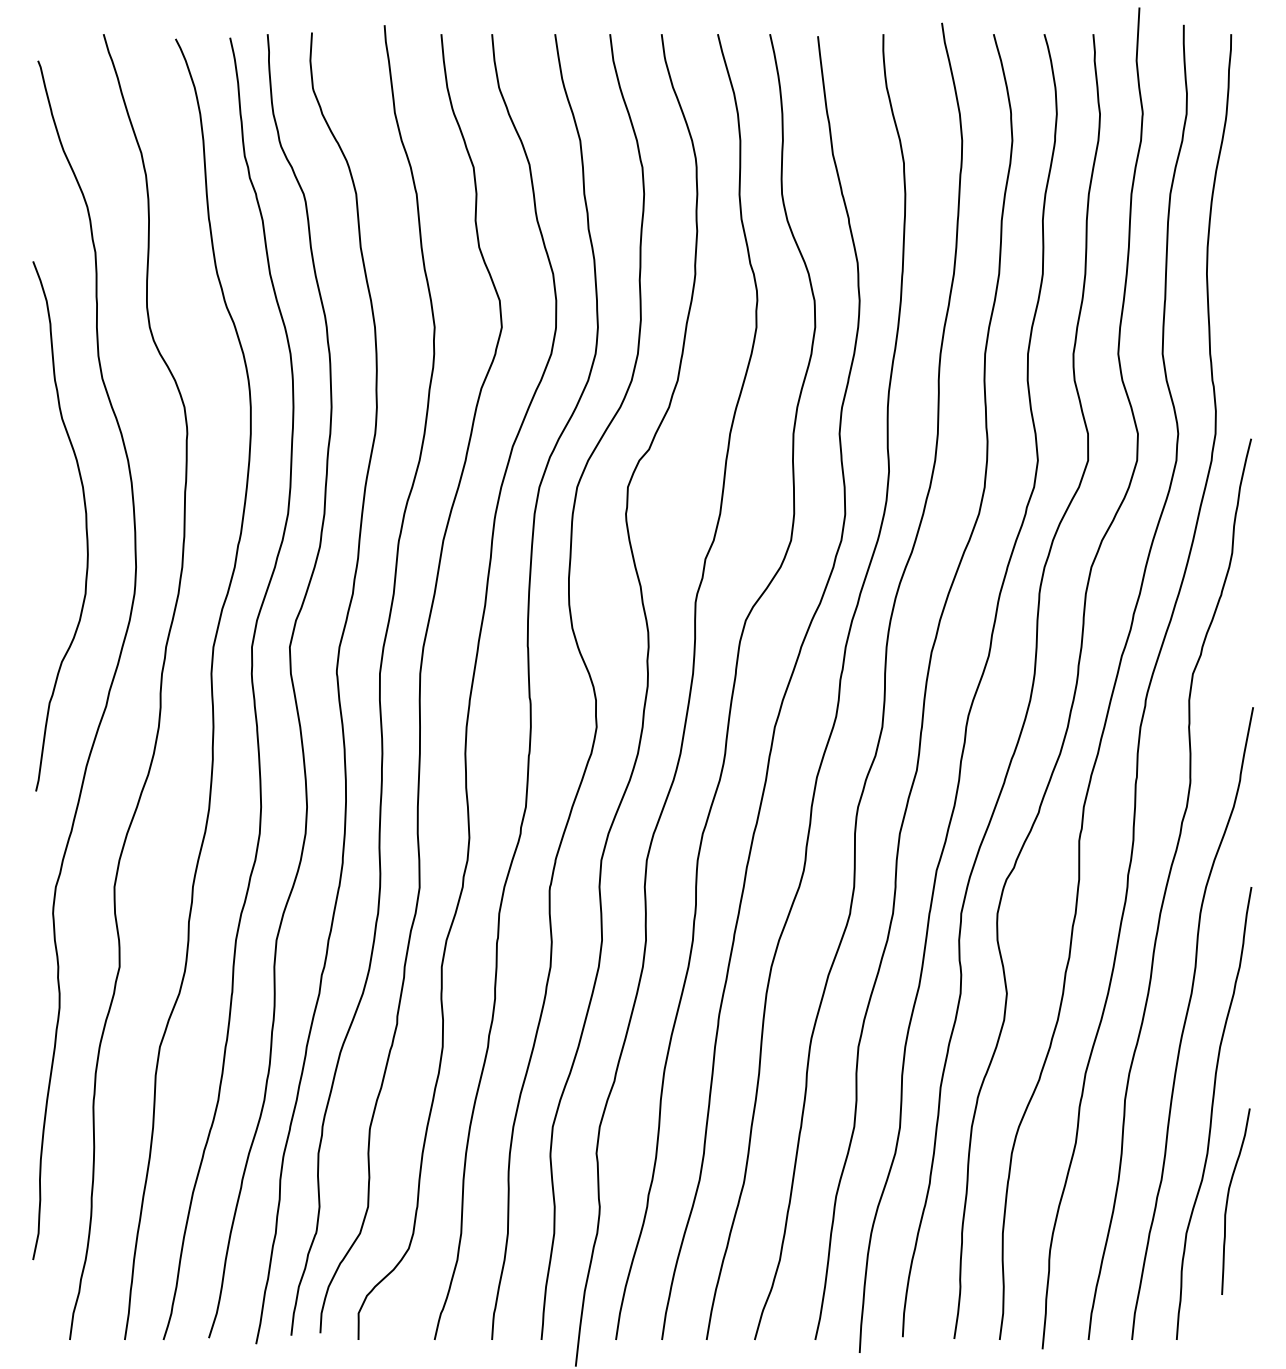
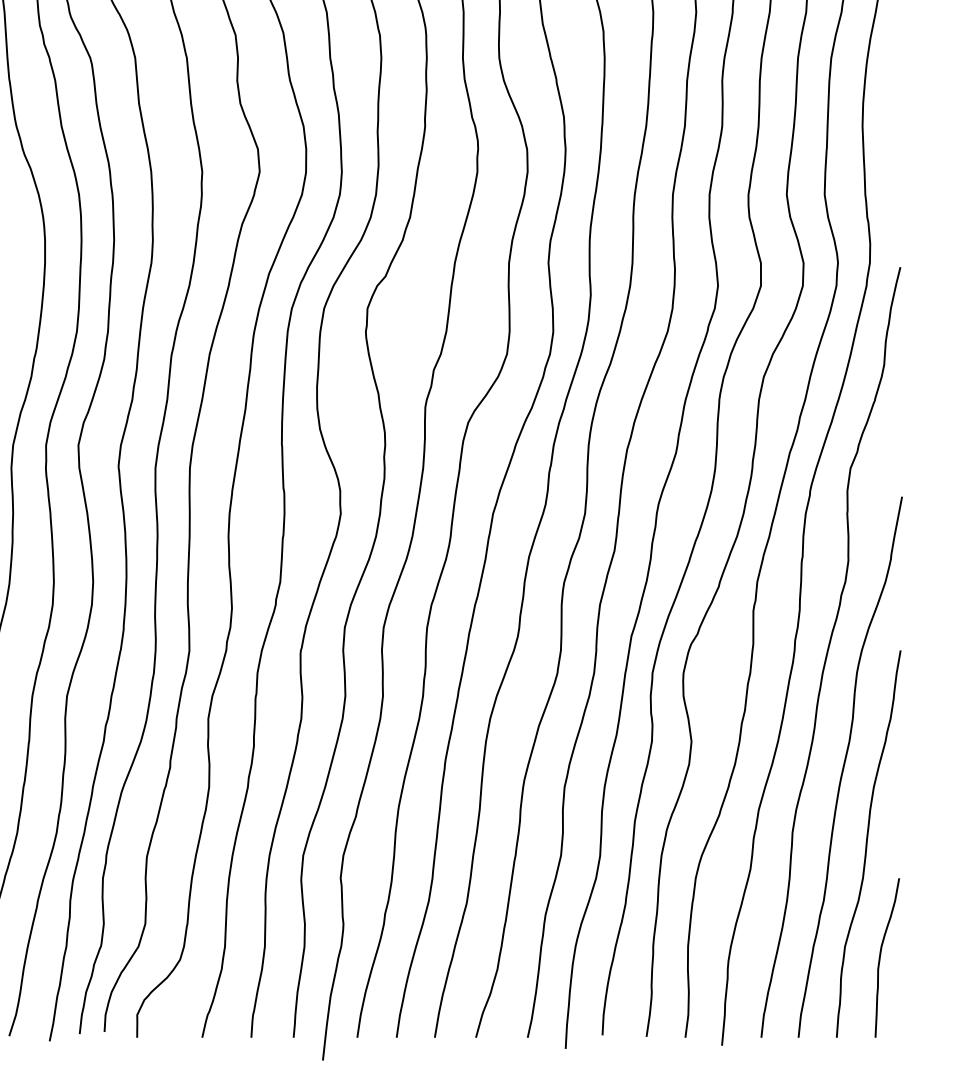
curve: (1228, 1200) -> (881, 956), moved

